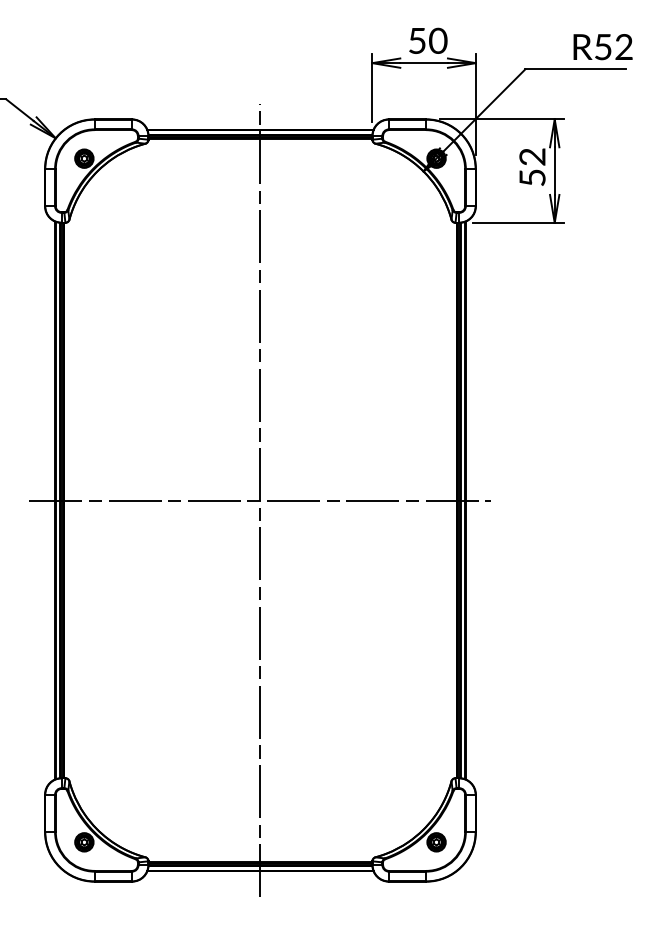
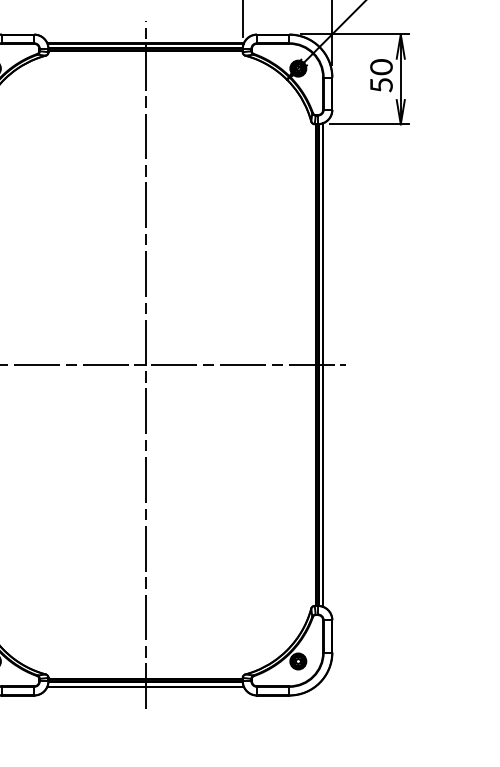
text: (532, 156) -> (381, 66), 52 -> 50

